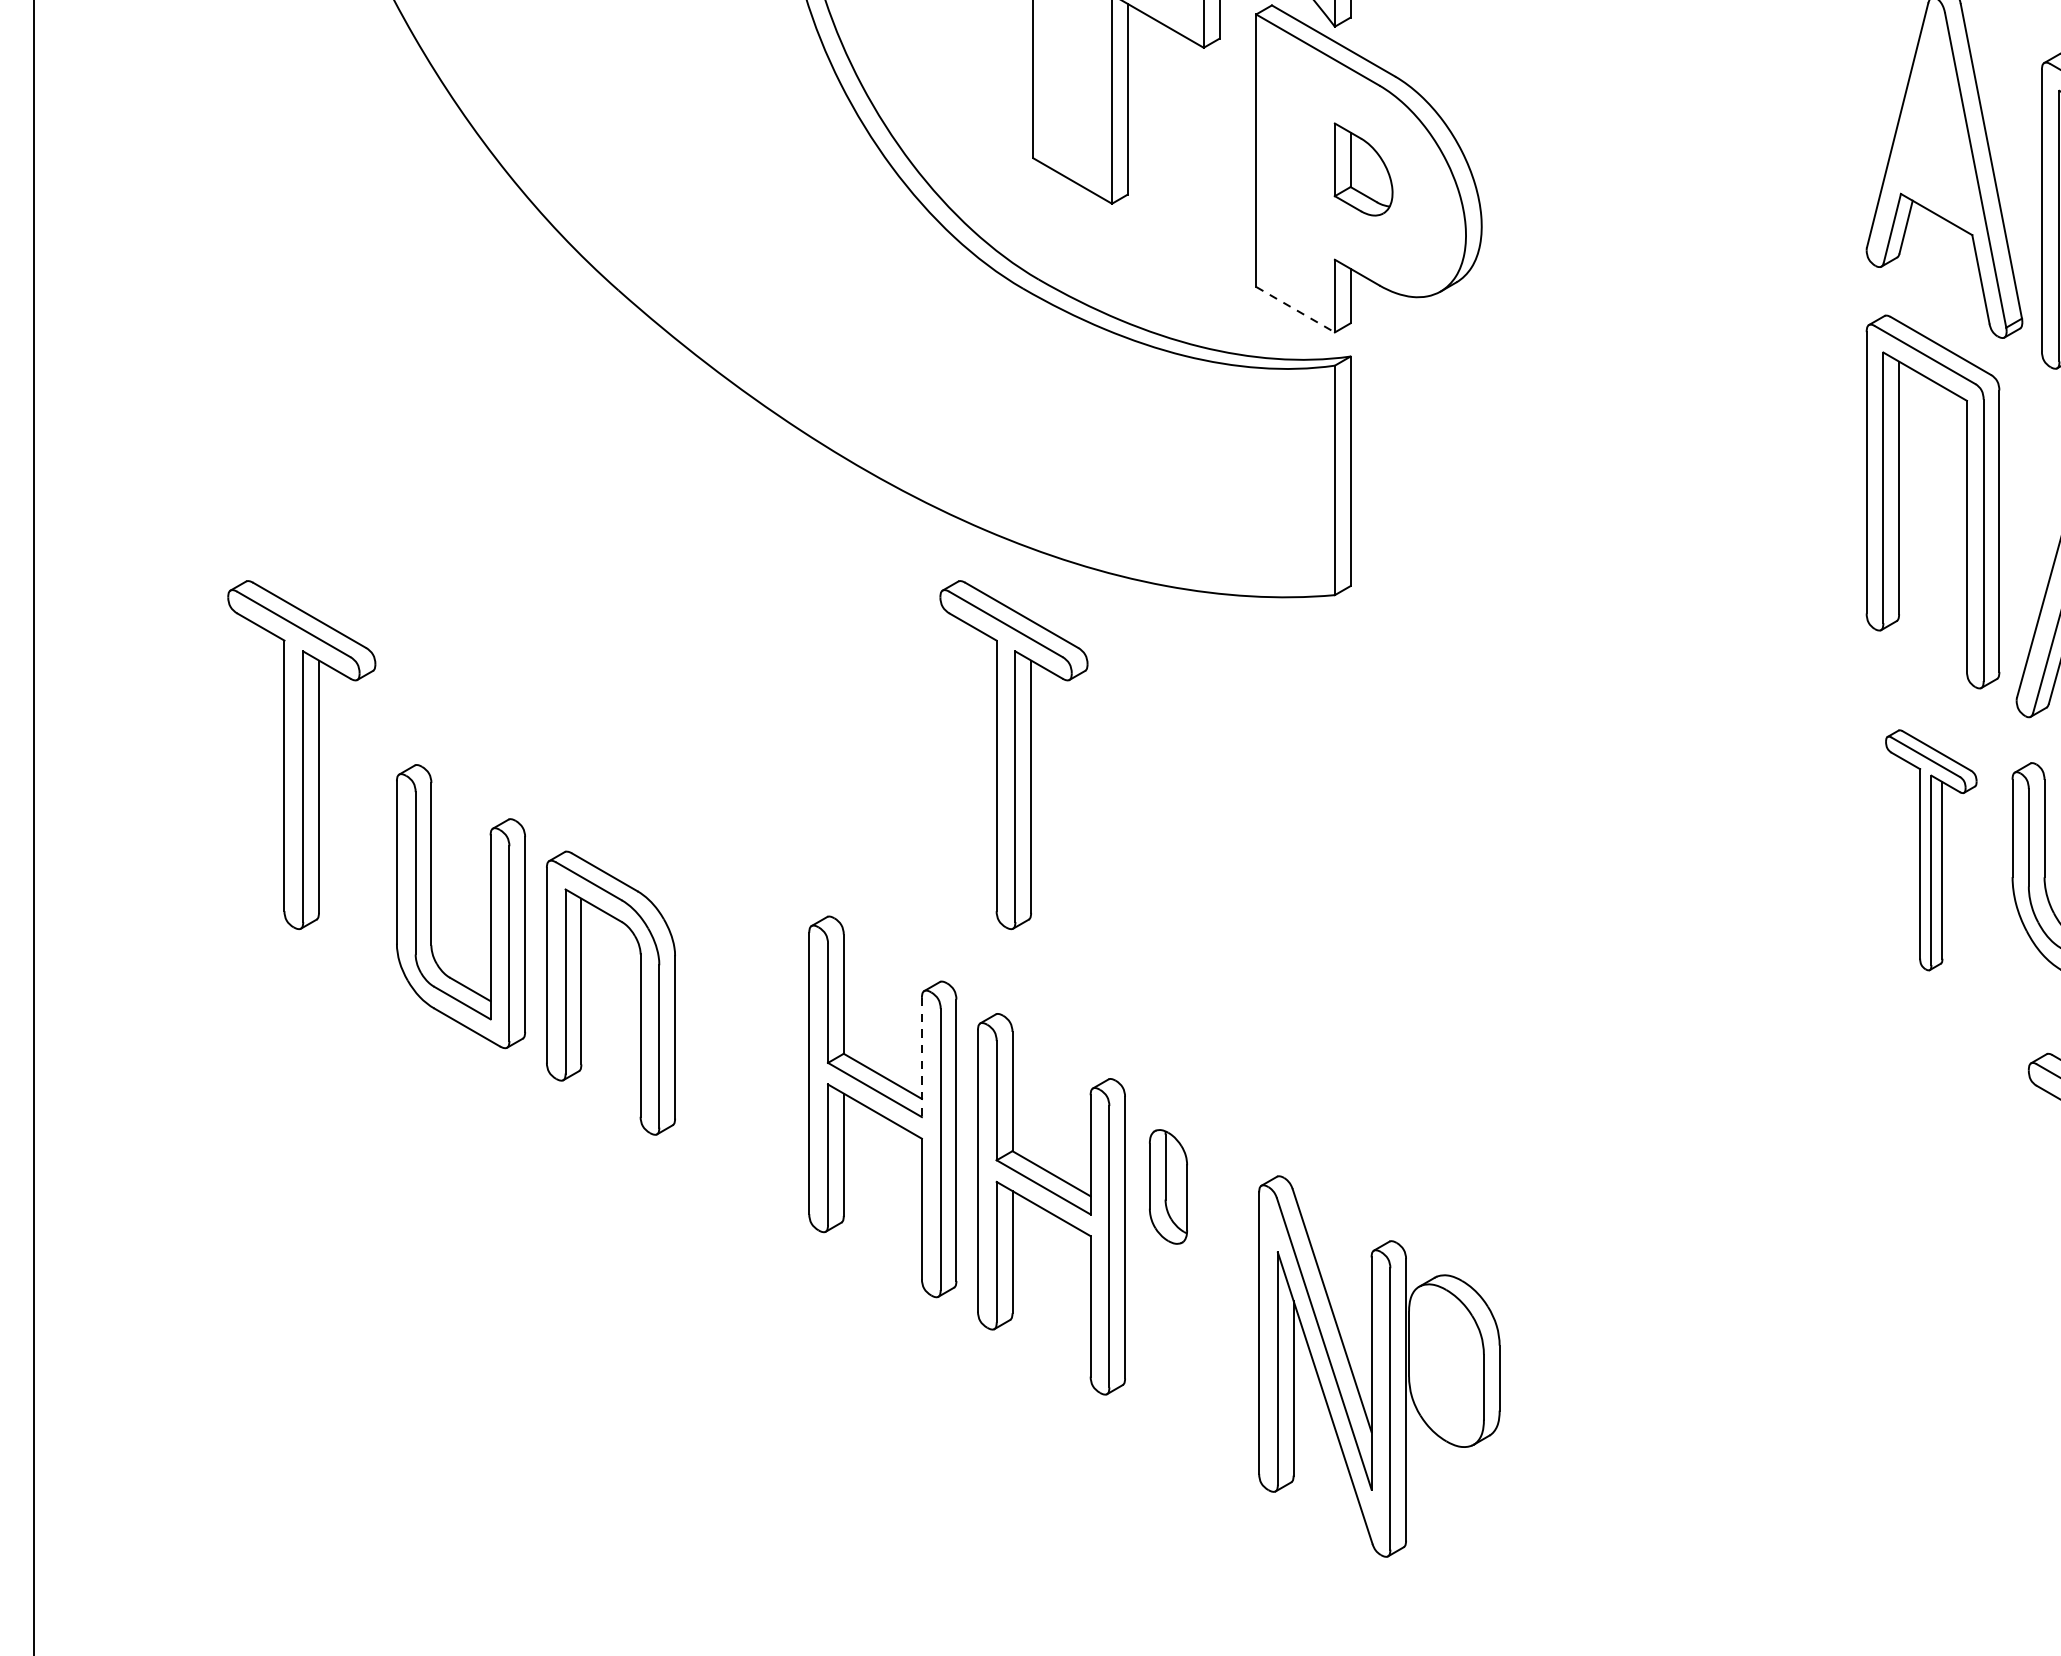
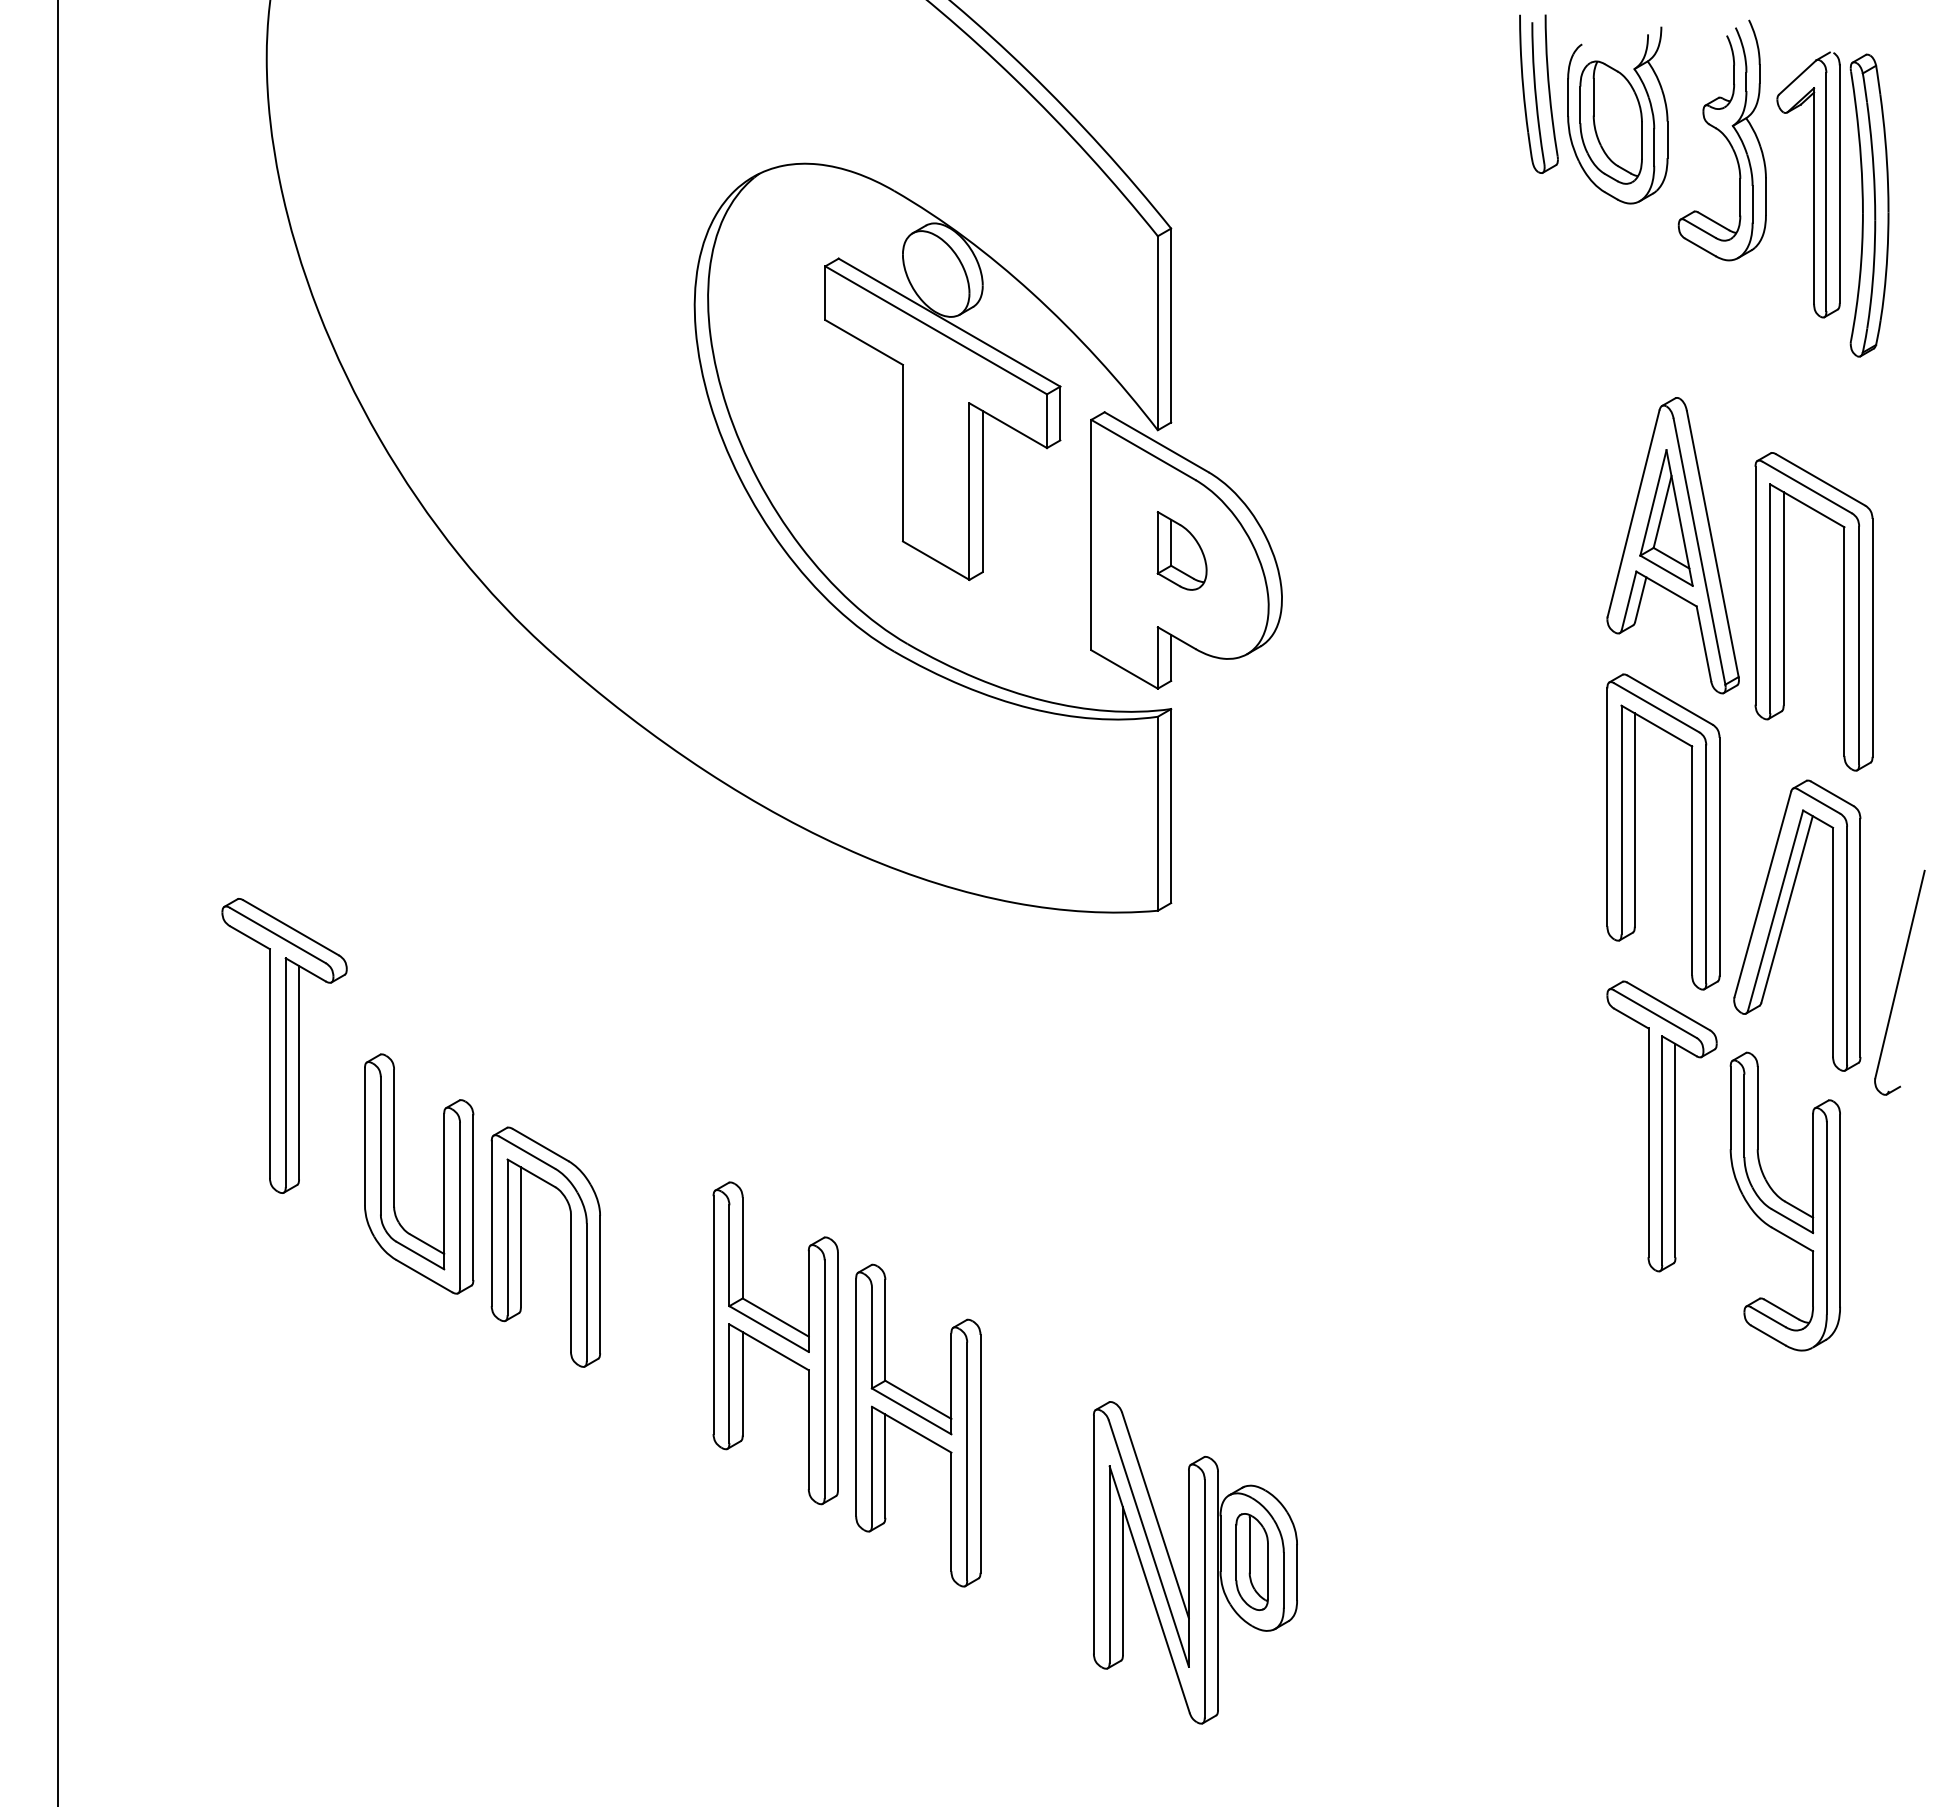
part: (1936, 129) -> (1666, 517), added
line: (1296, 309) -> (1125, 669), dashed -> solid
part: (1013, 754) -> (886, 1045), removed
part: (1930, 850) -> (1661, 1126), size x1.43
line: (921, 1058) -> (808, 1302), dashed -> solid
part: (1167, 1186) -> (1251, 1561), moved

